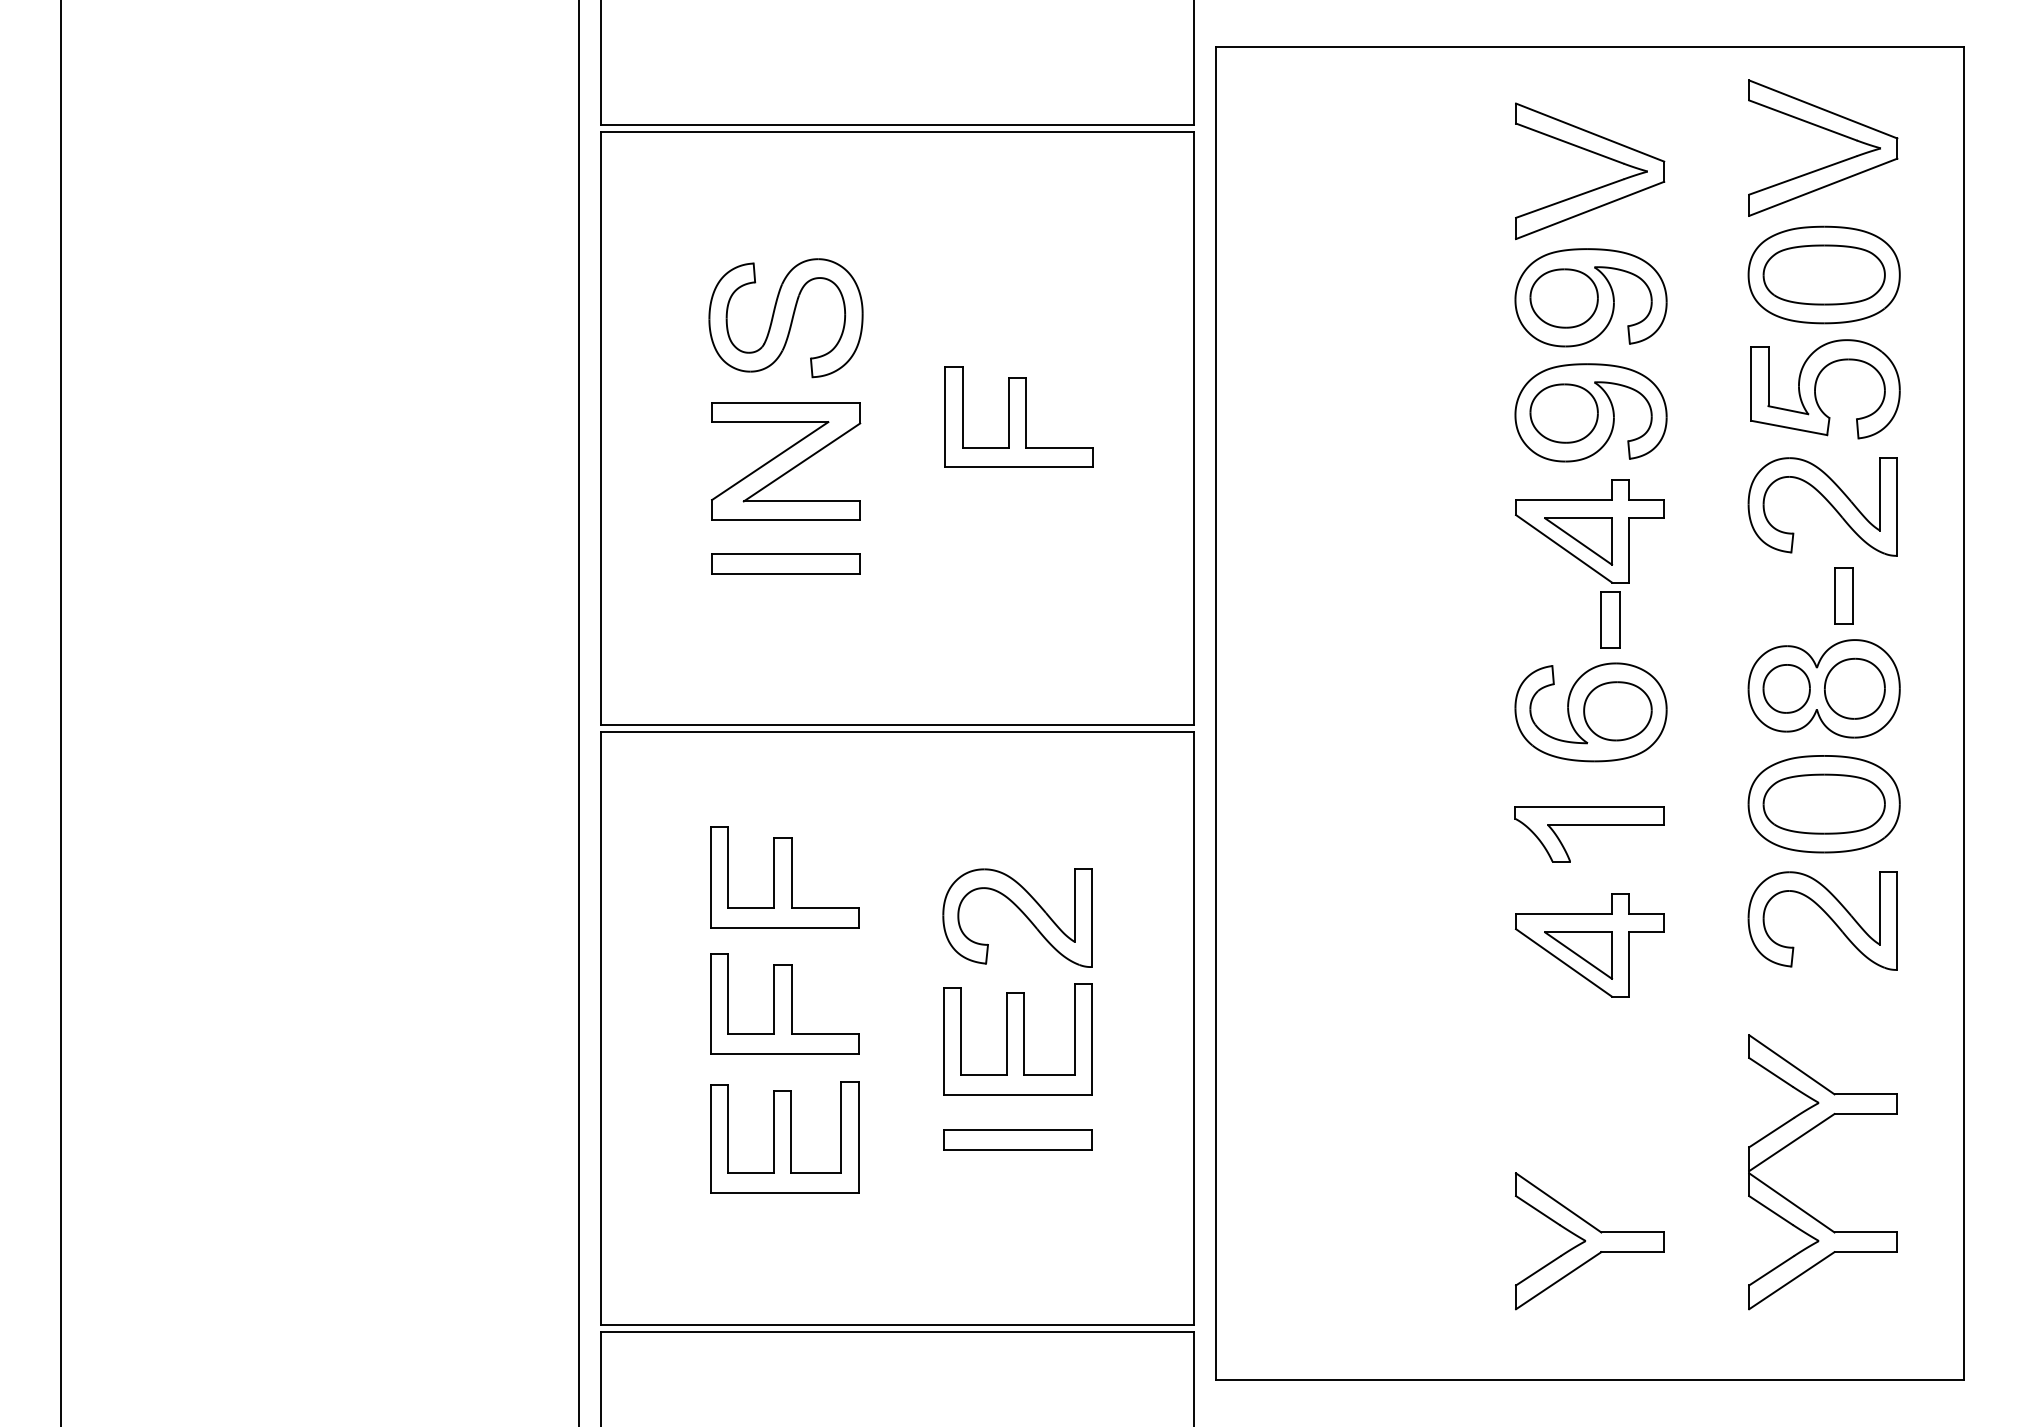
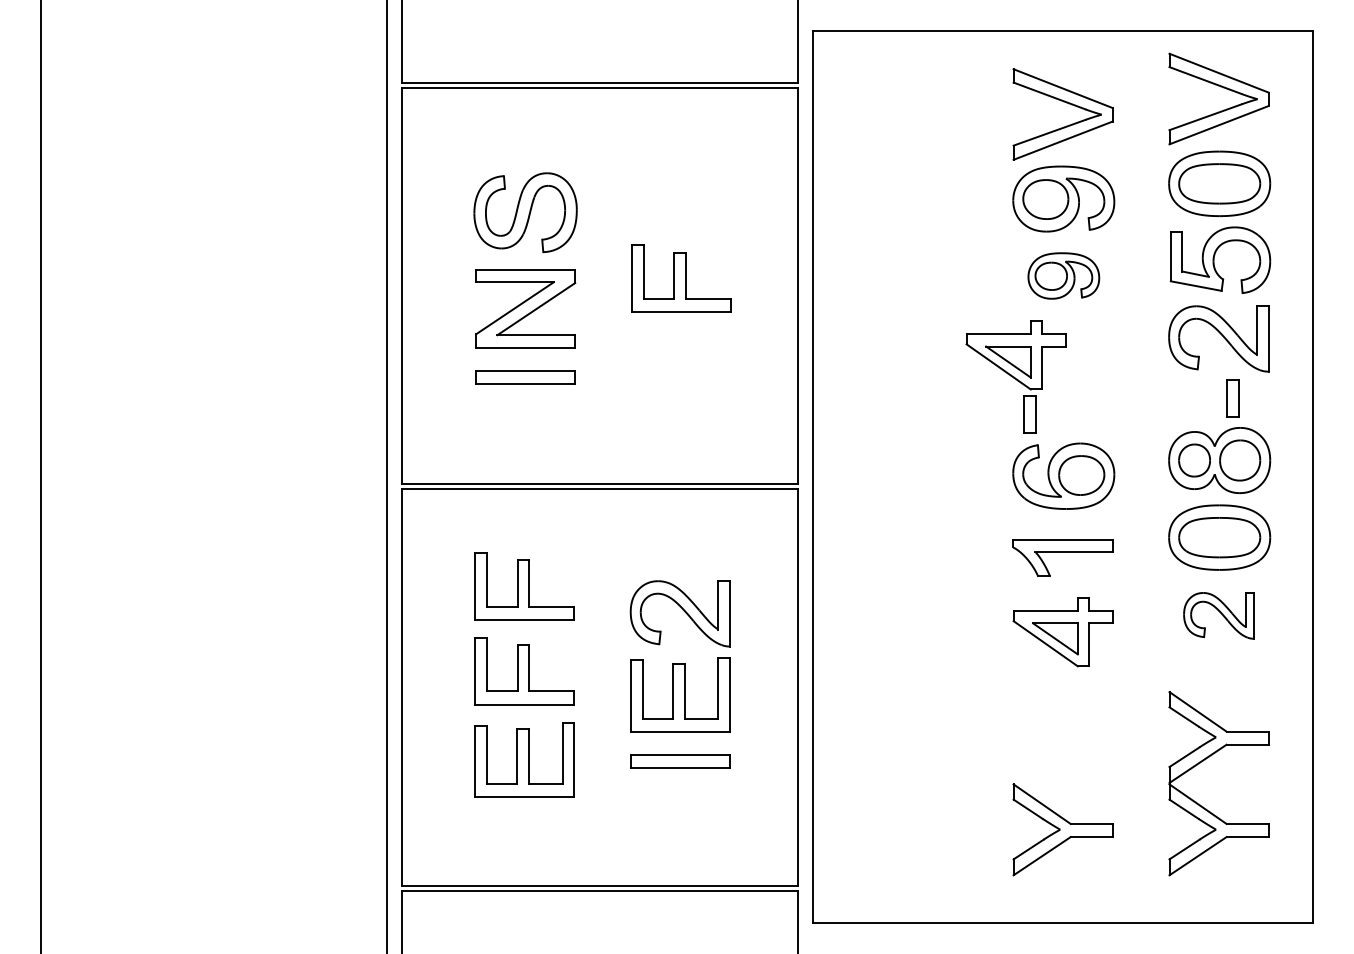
part: (1590, 412) -> (1063, 275), size x0.7
part: (1589, 563) -> (1015, 376), moved
part: (1822, 920) -> (1218, 615), size x0.7

